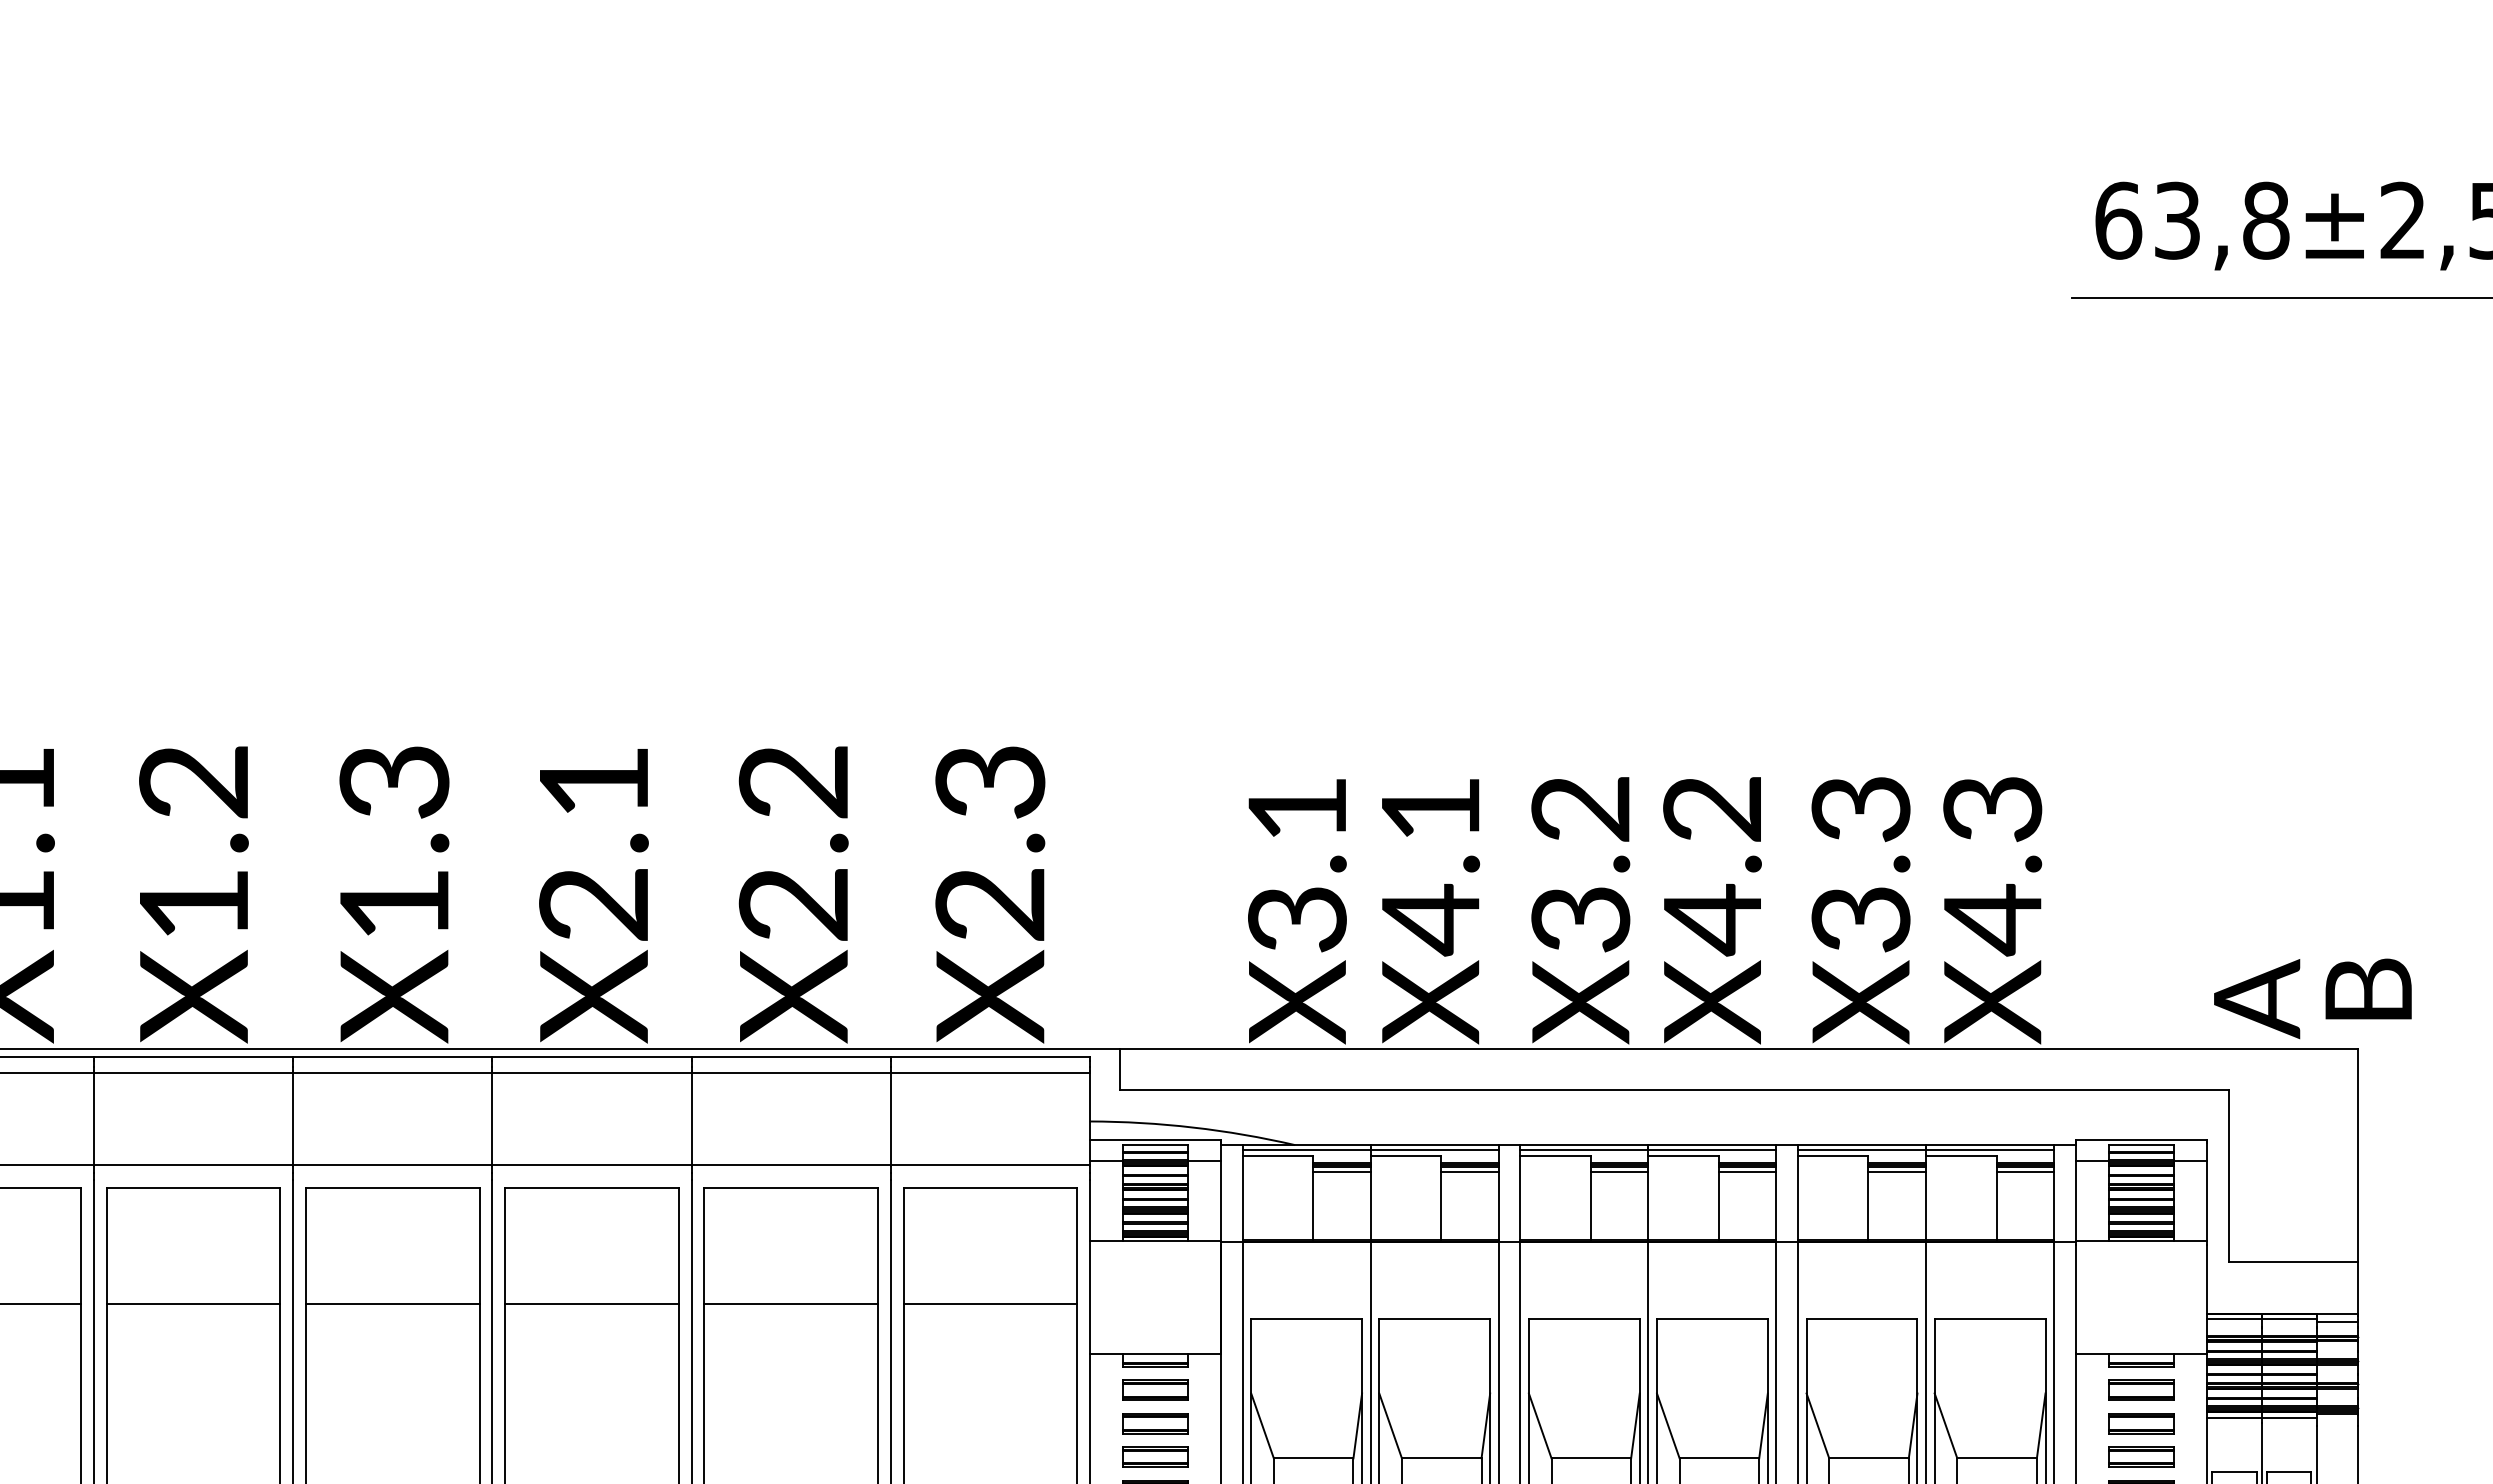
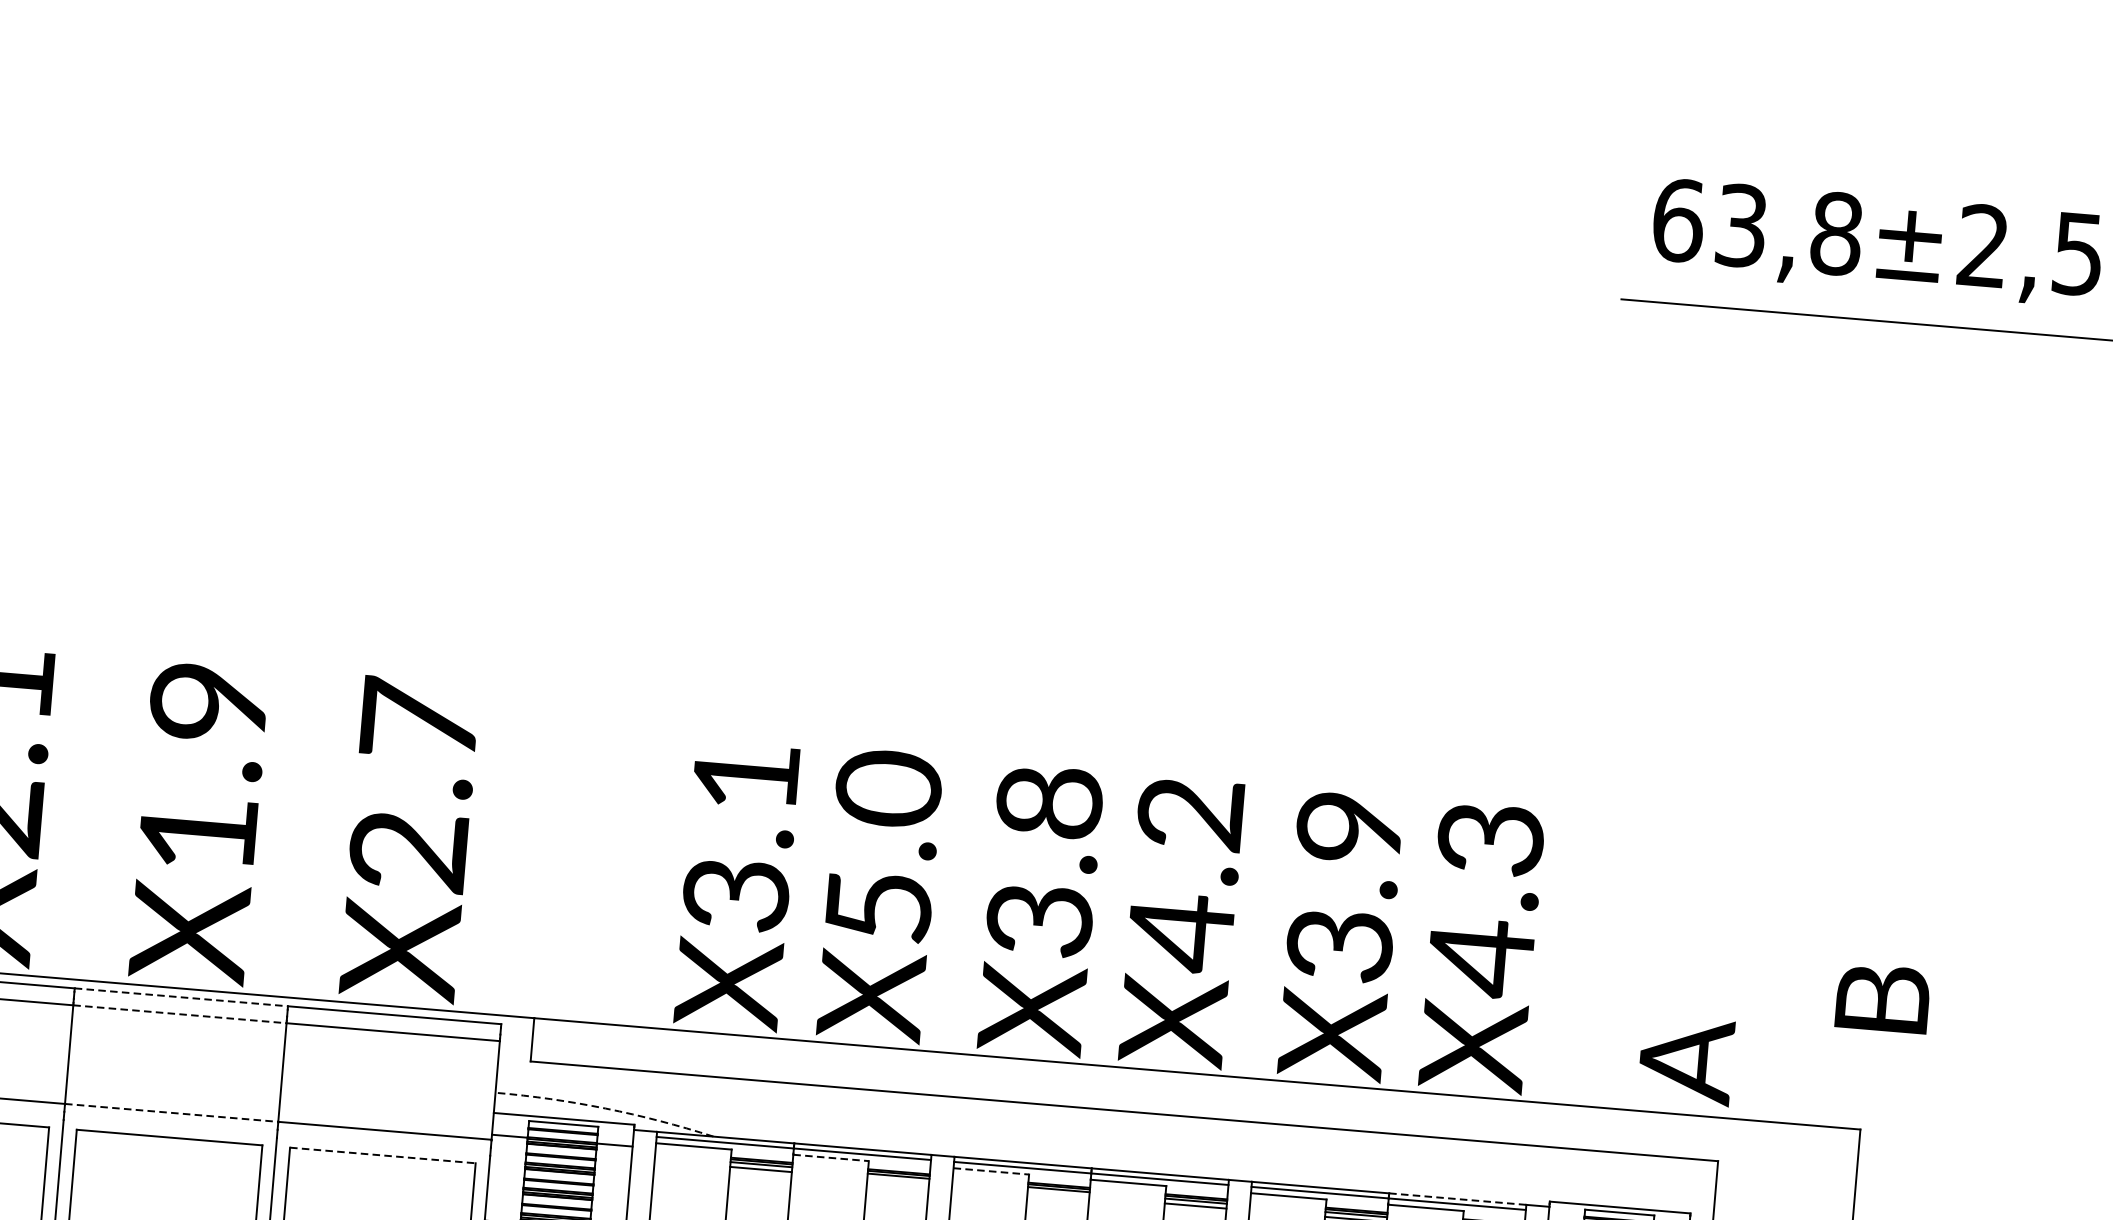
text: (990, 781) -> (419, 719), X2.3 -> X2.7
text: (1580, 808) -> (1049, 801), X3.2 -> X3.8
text: (1860, 809) -> (1349, 827), X3.3 -> X3.9
text: (792, 843) -> (202, 768), X2.2 -> X1.9
text: (1430, 864) -> (883, 848), X4.1 -> X5.0
text: (2368, 988) -> (1882, 997), moved
text: (2257, 999) -> (1686, 1061), moved
line: (791, 1057) -> (181, 997), solid -> dashed
line: (791, 1073) -> (180, 1014), solid -> dashed
arc: (1193, 1127) -> (606, 1108), solid -> dashed
line: (1990, 1145) -> (1458, 1199), solid -> dashed
line: (1406, 1155) -> (831, 1157), solid -> dashed
line: (1556, 1155) -> (992, 1171), solid -> dashed
line: (791, 1165) -> (172, 1113), solid -> dashed
line: (1469, 1171) -> (897, 1180), removed
line: (1619, 1171) -> (1058, 1193), removed
line: (990, 1188) -> (383, 1155), solid -> dashed

